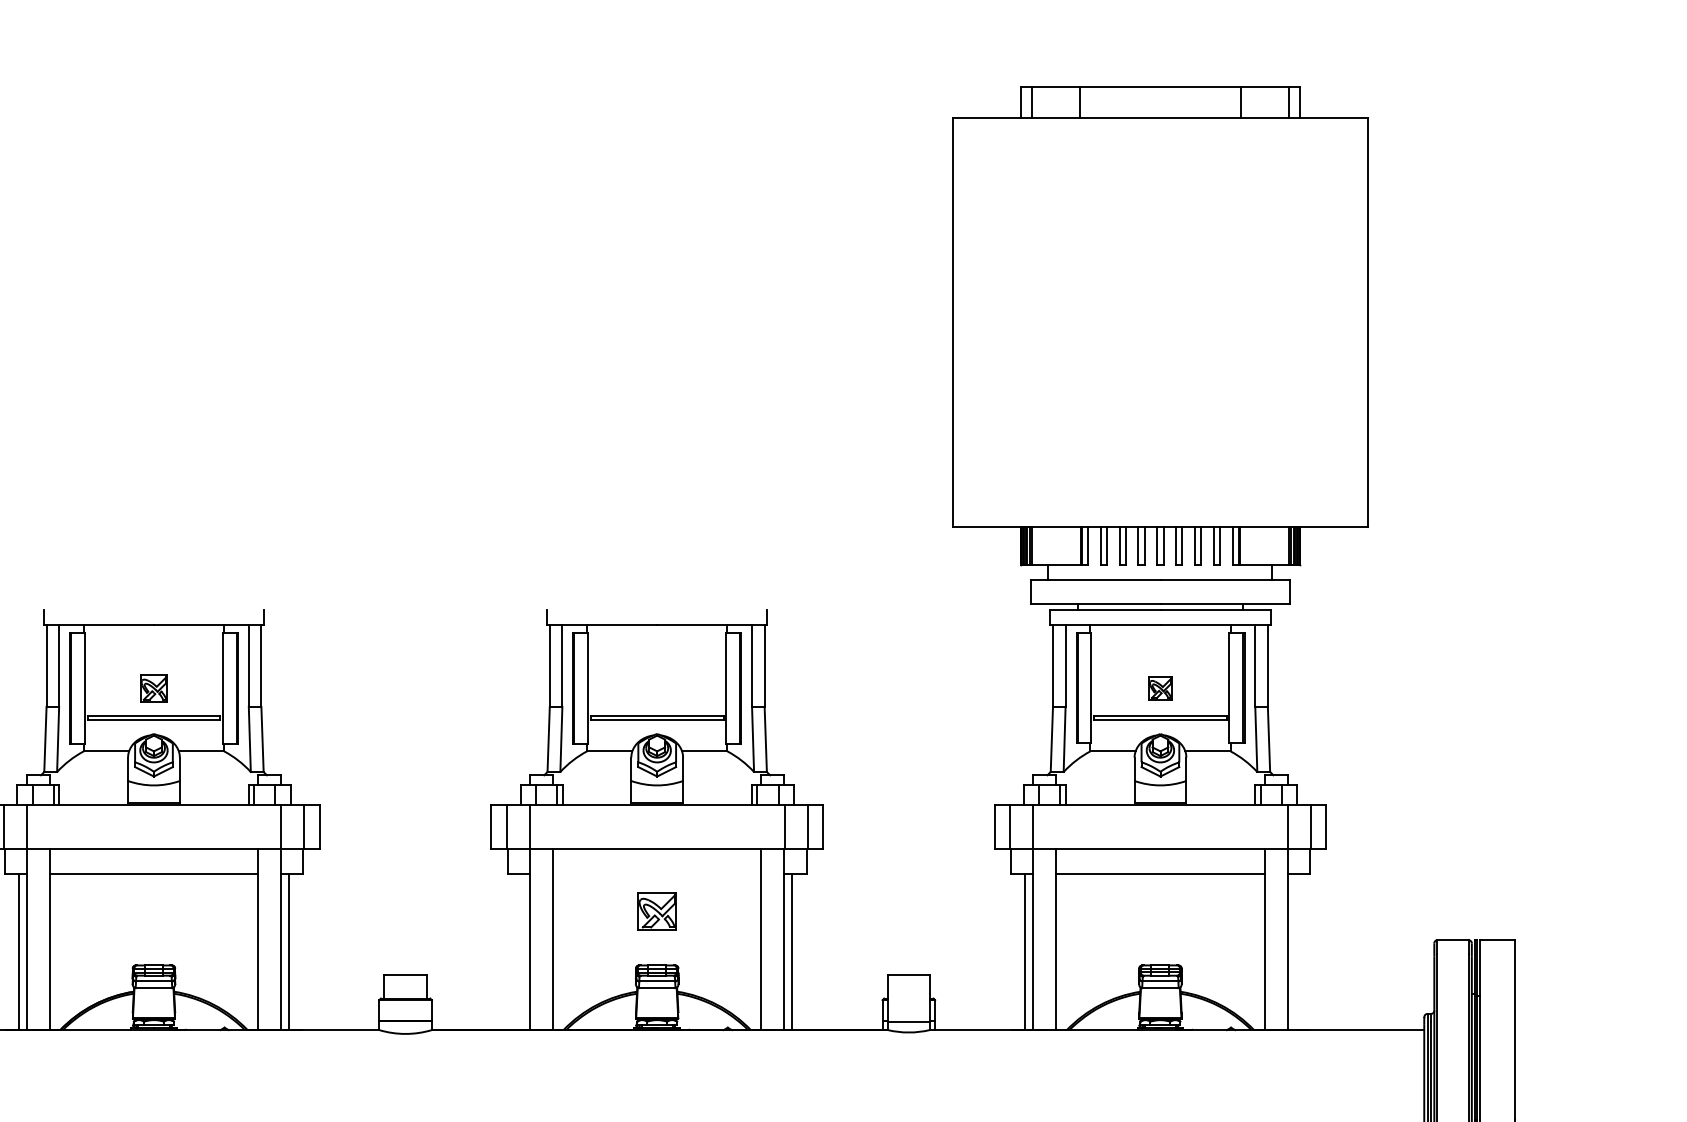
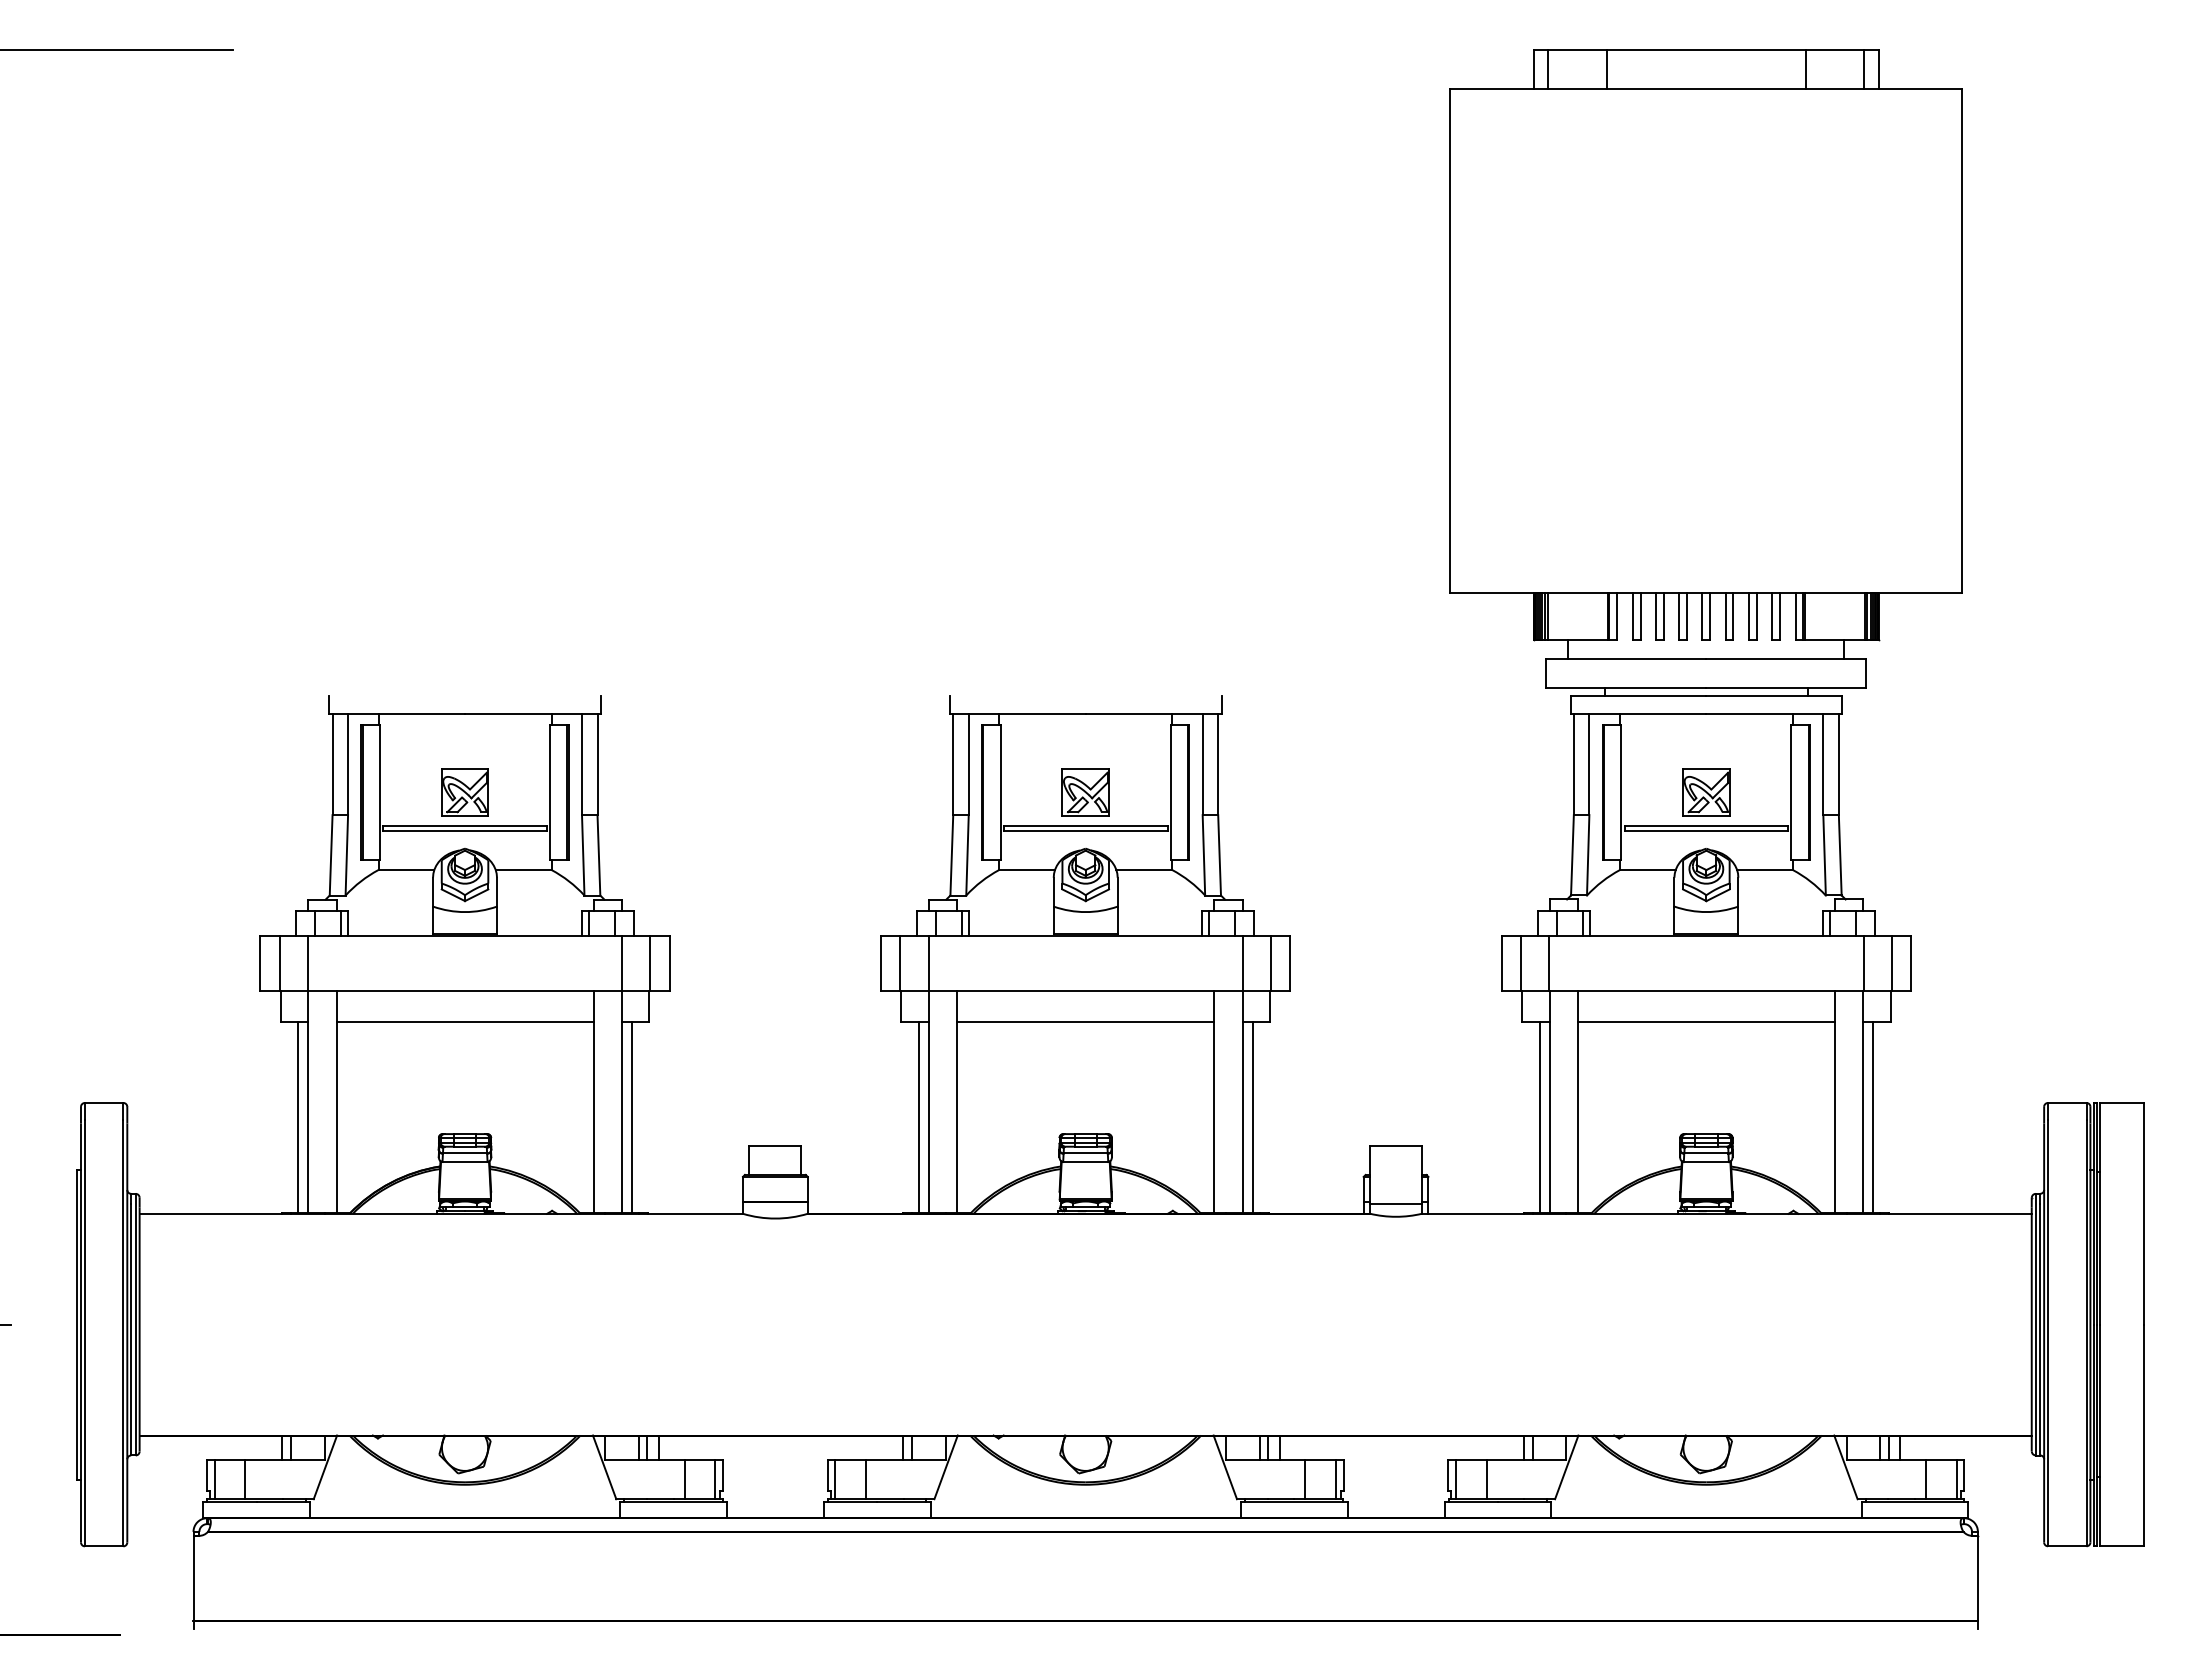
part: (153, 688) -> (464, 792), size x1.43
part: (1160, 688) -> (1706, 792), size x1.67
line: (657, 874) -> (1085, 1021), added
part: (657, 911) -> (1085, 792), moved
line: (521, 952) -> (918, 1117), added
line: (1295, 952) -> (1873, 1117), added

